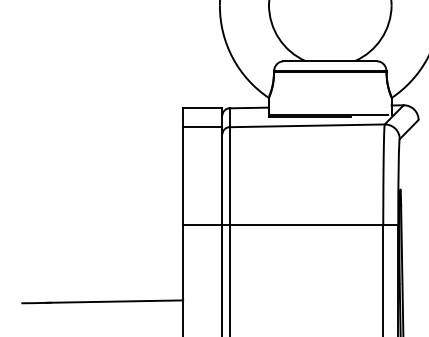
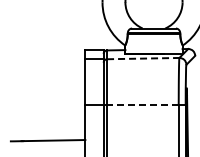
line: (307, 125) -> (143, 58), solid -> dashed
line: (305, 226) -> (142, 105), solid -> dashed

